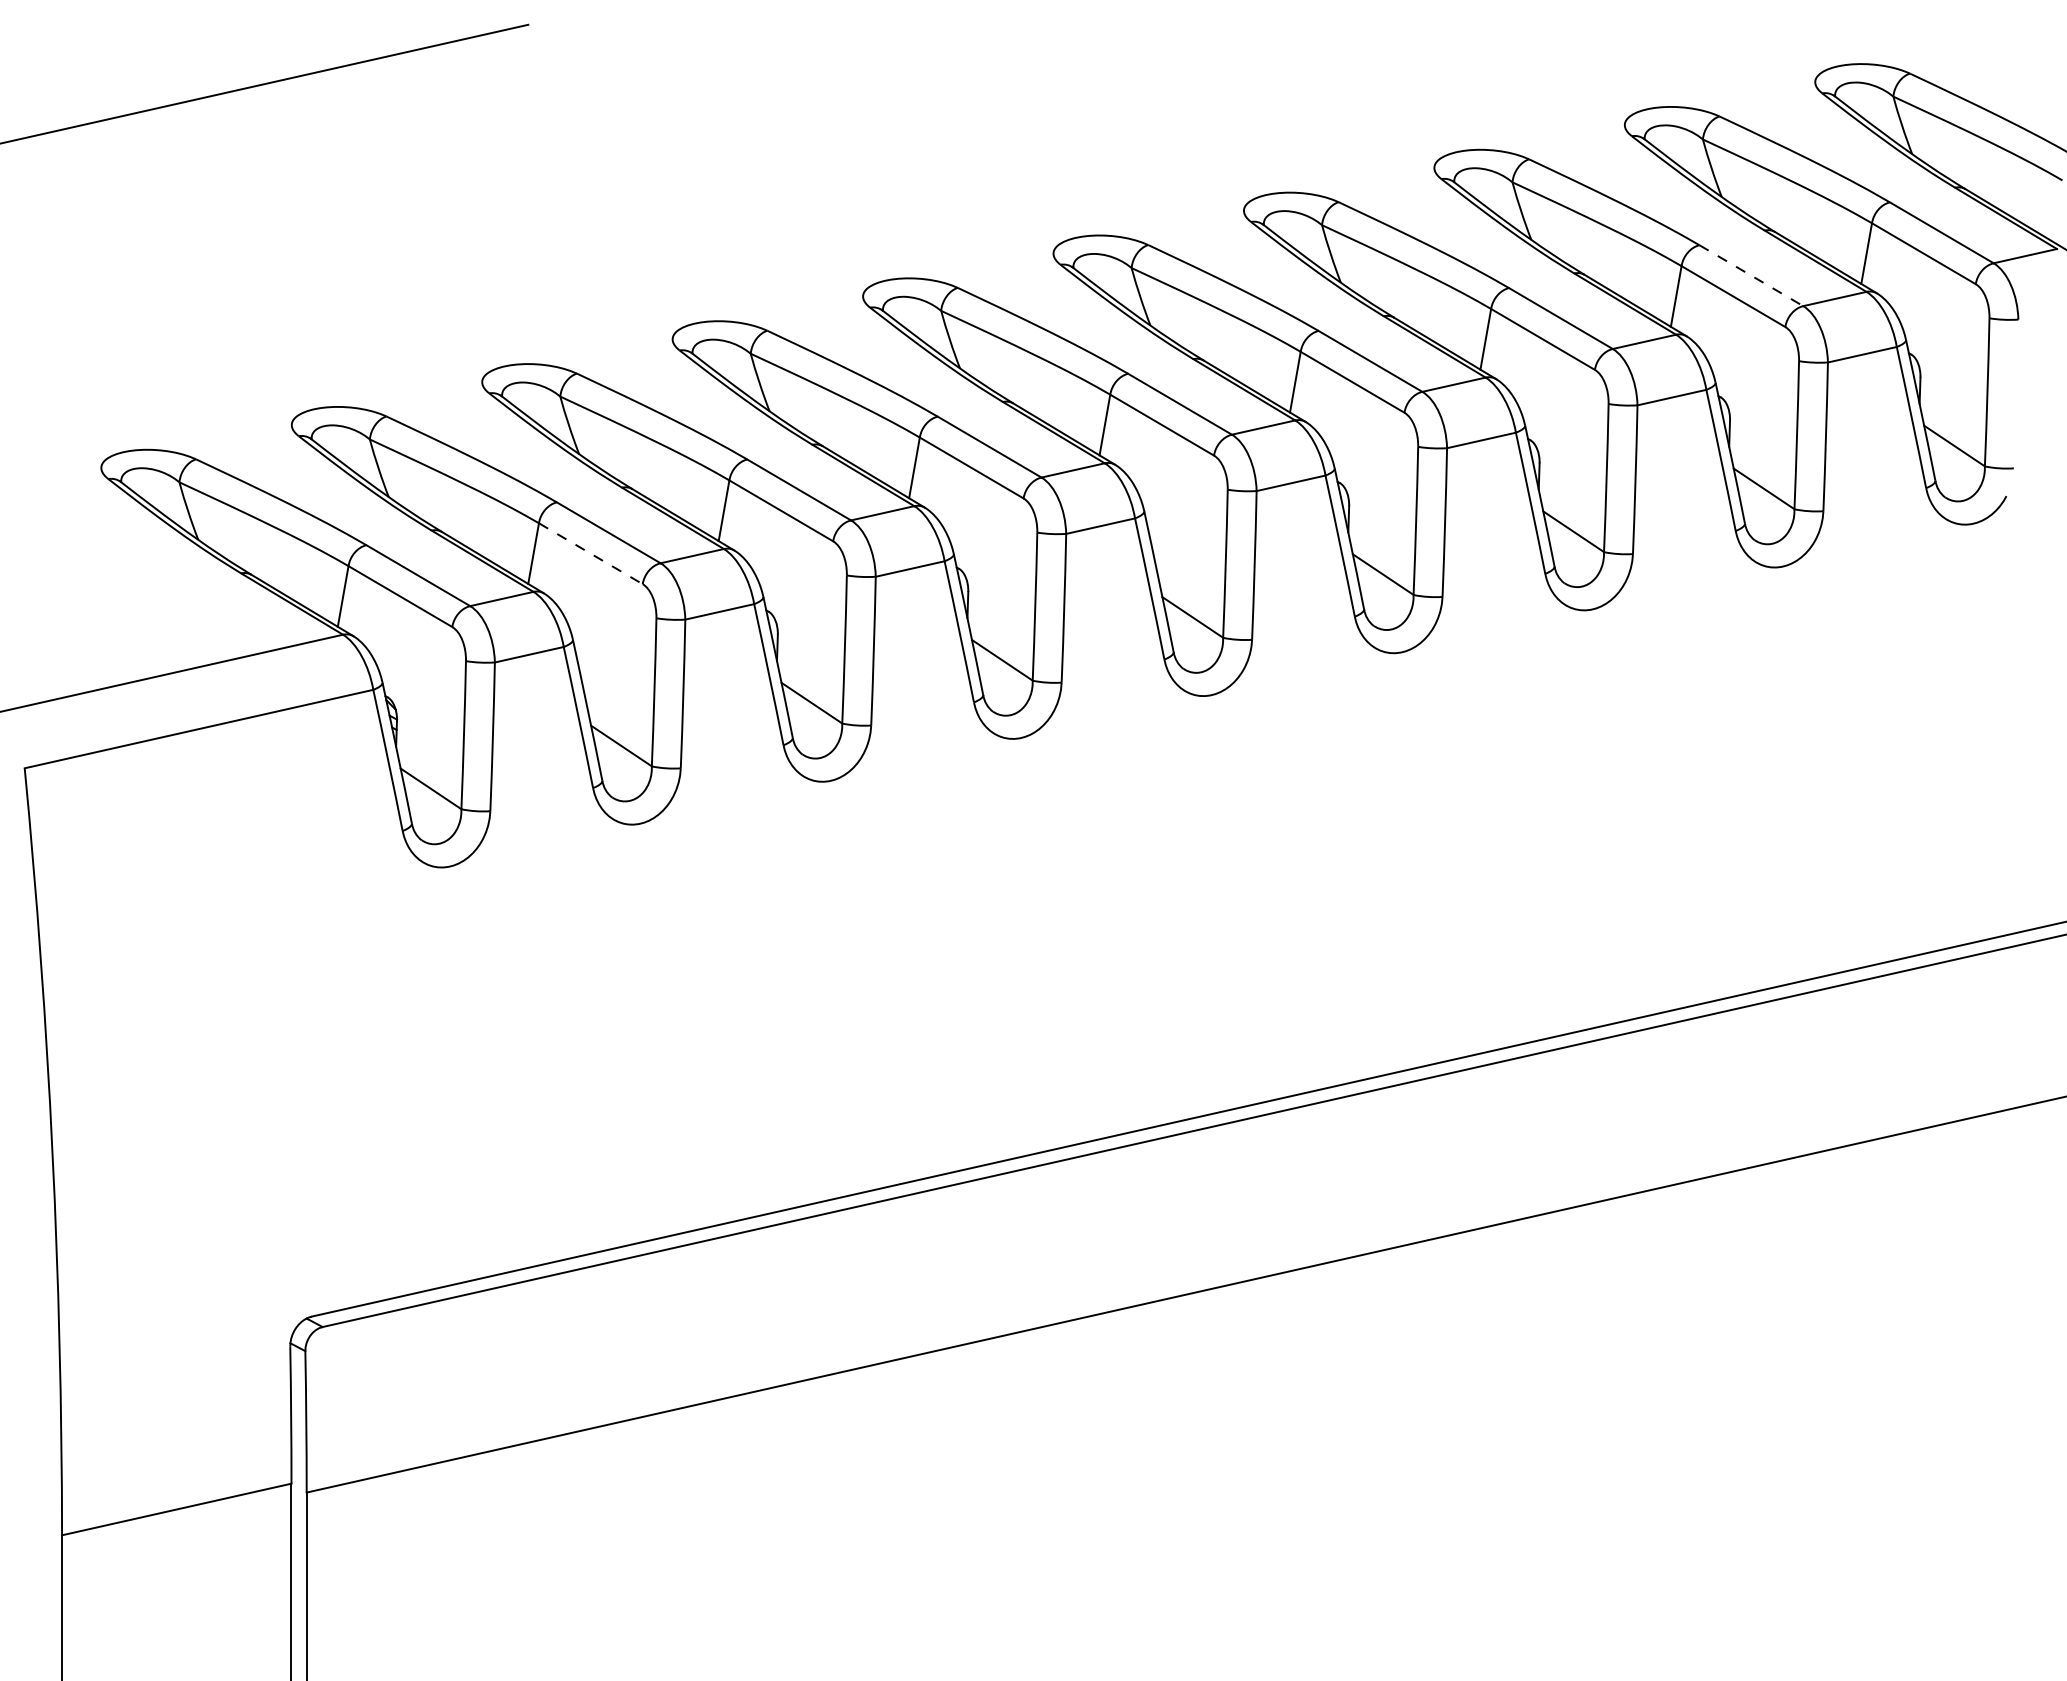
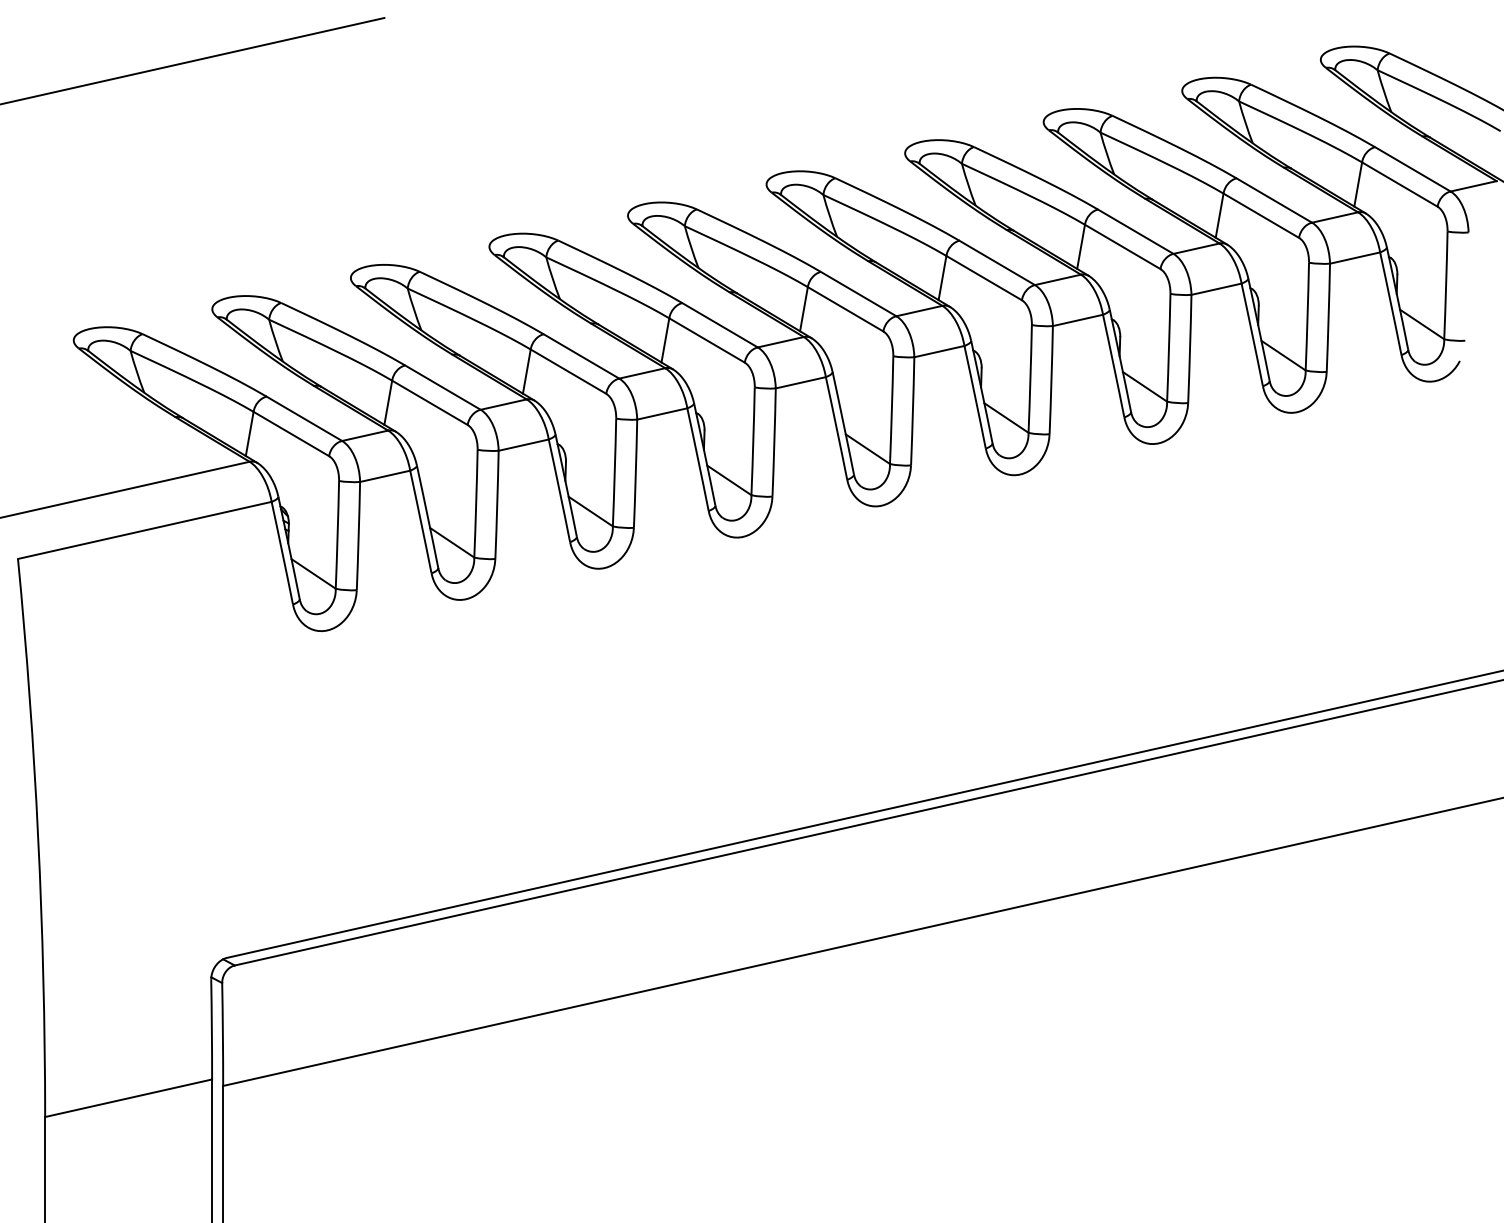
line: (1751, 275) -> (1274, 200), dashed -> solid
line: (591, 553) -> (430, 402), dashed -> solid

